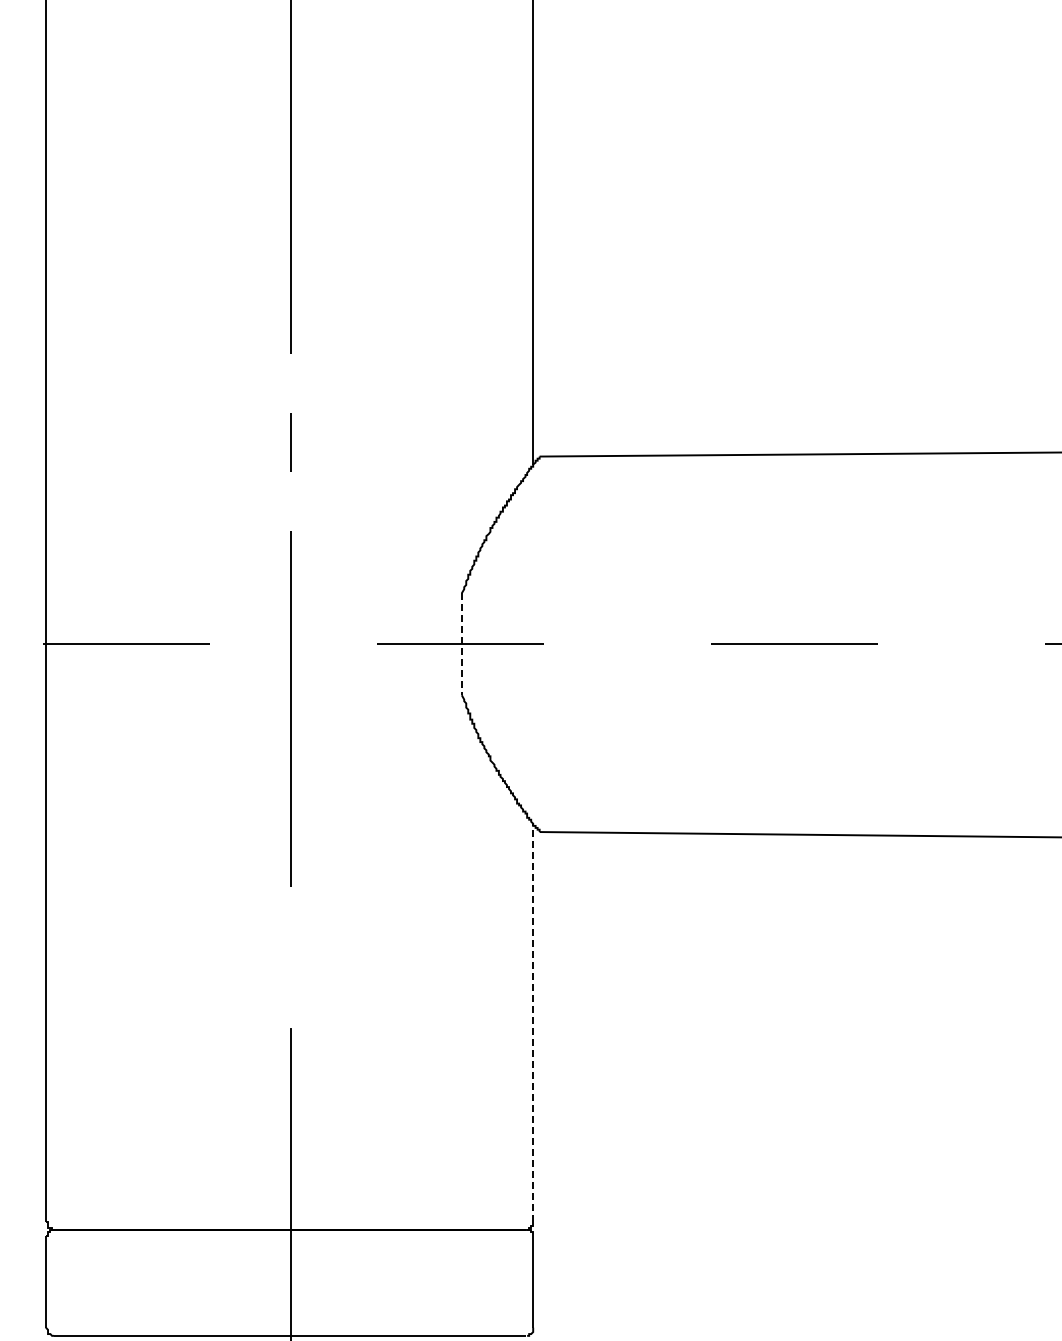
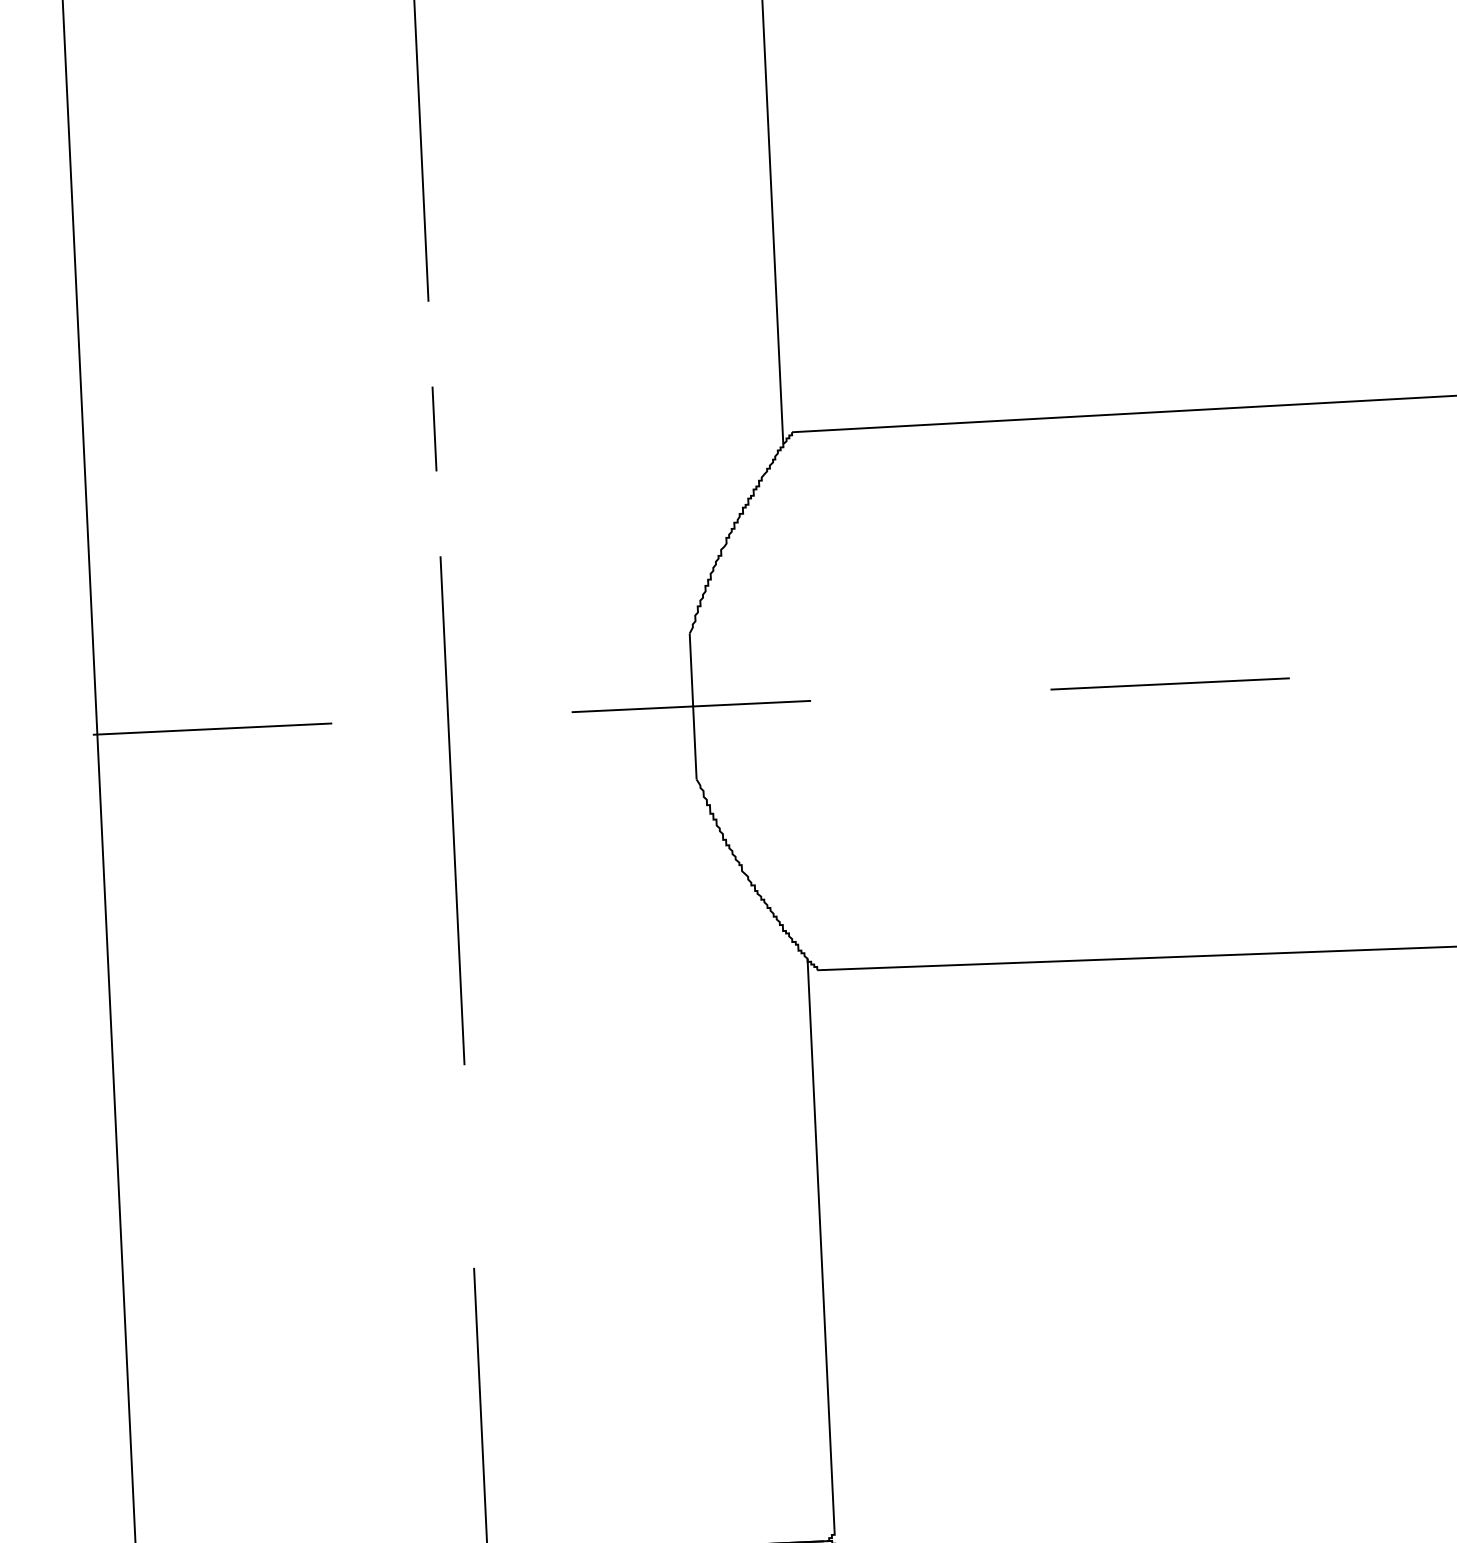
line: (461, 644) -> (692, 706), dashed -> solid
line: (533, 1022) -> (821, 1243), dashed -> solid

